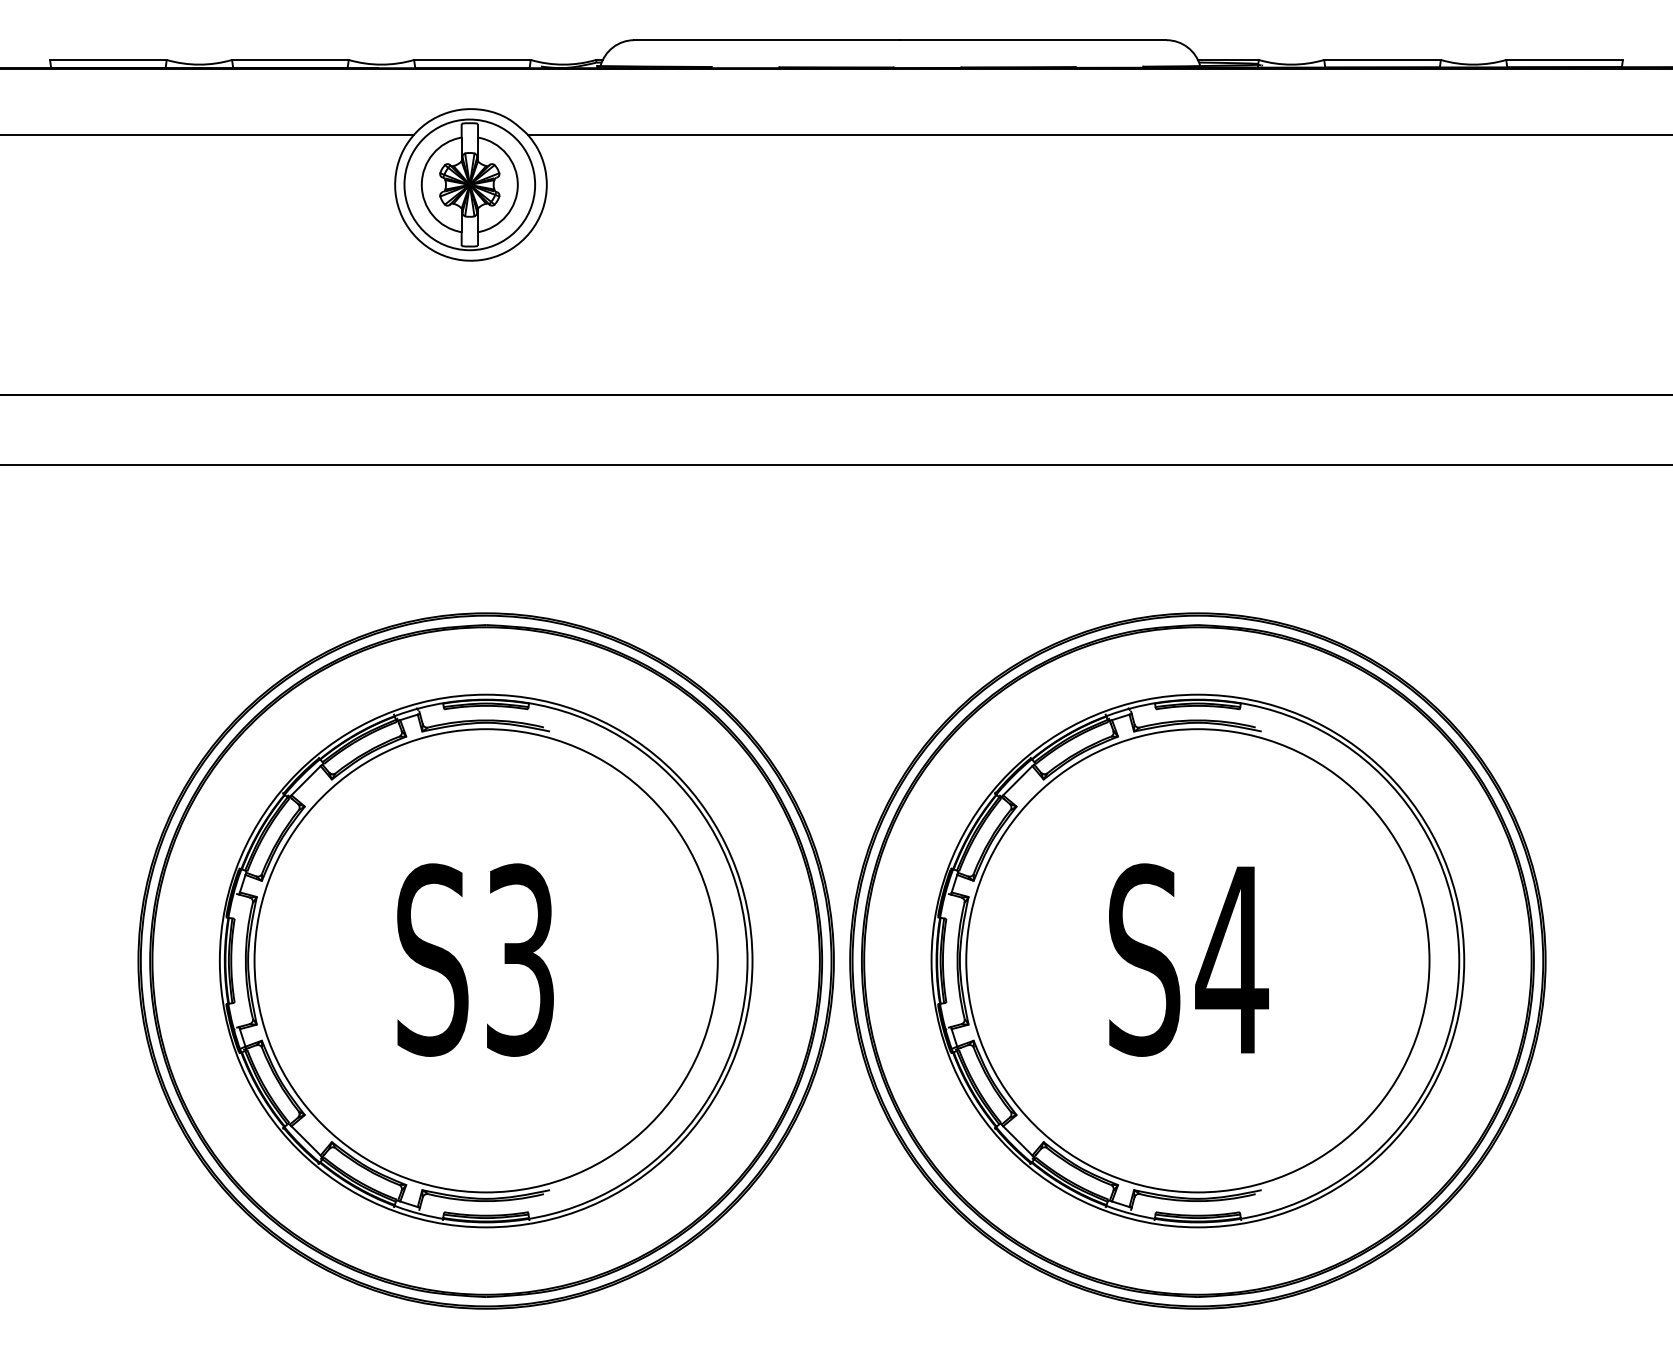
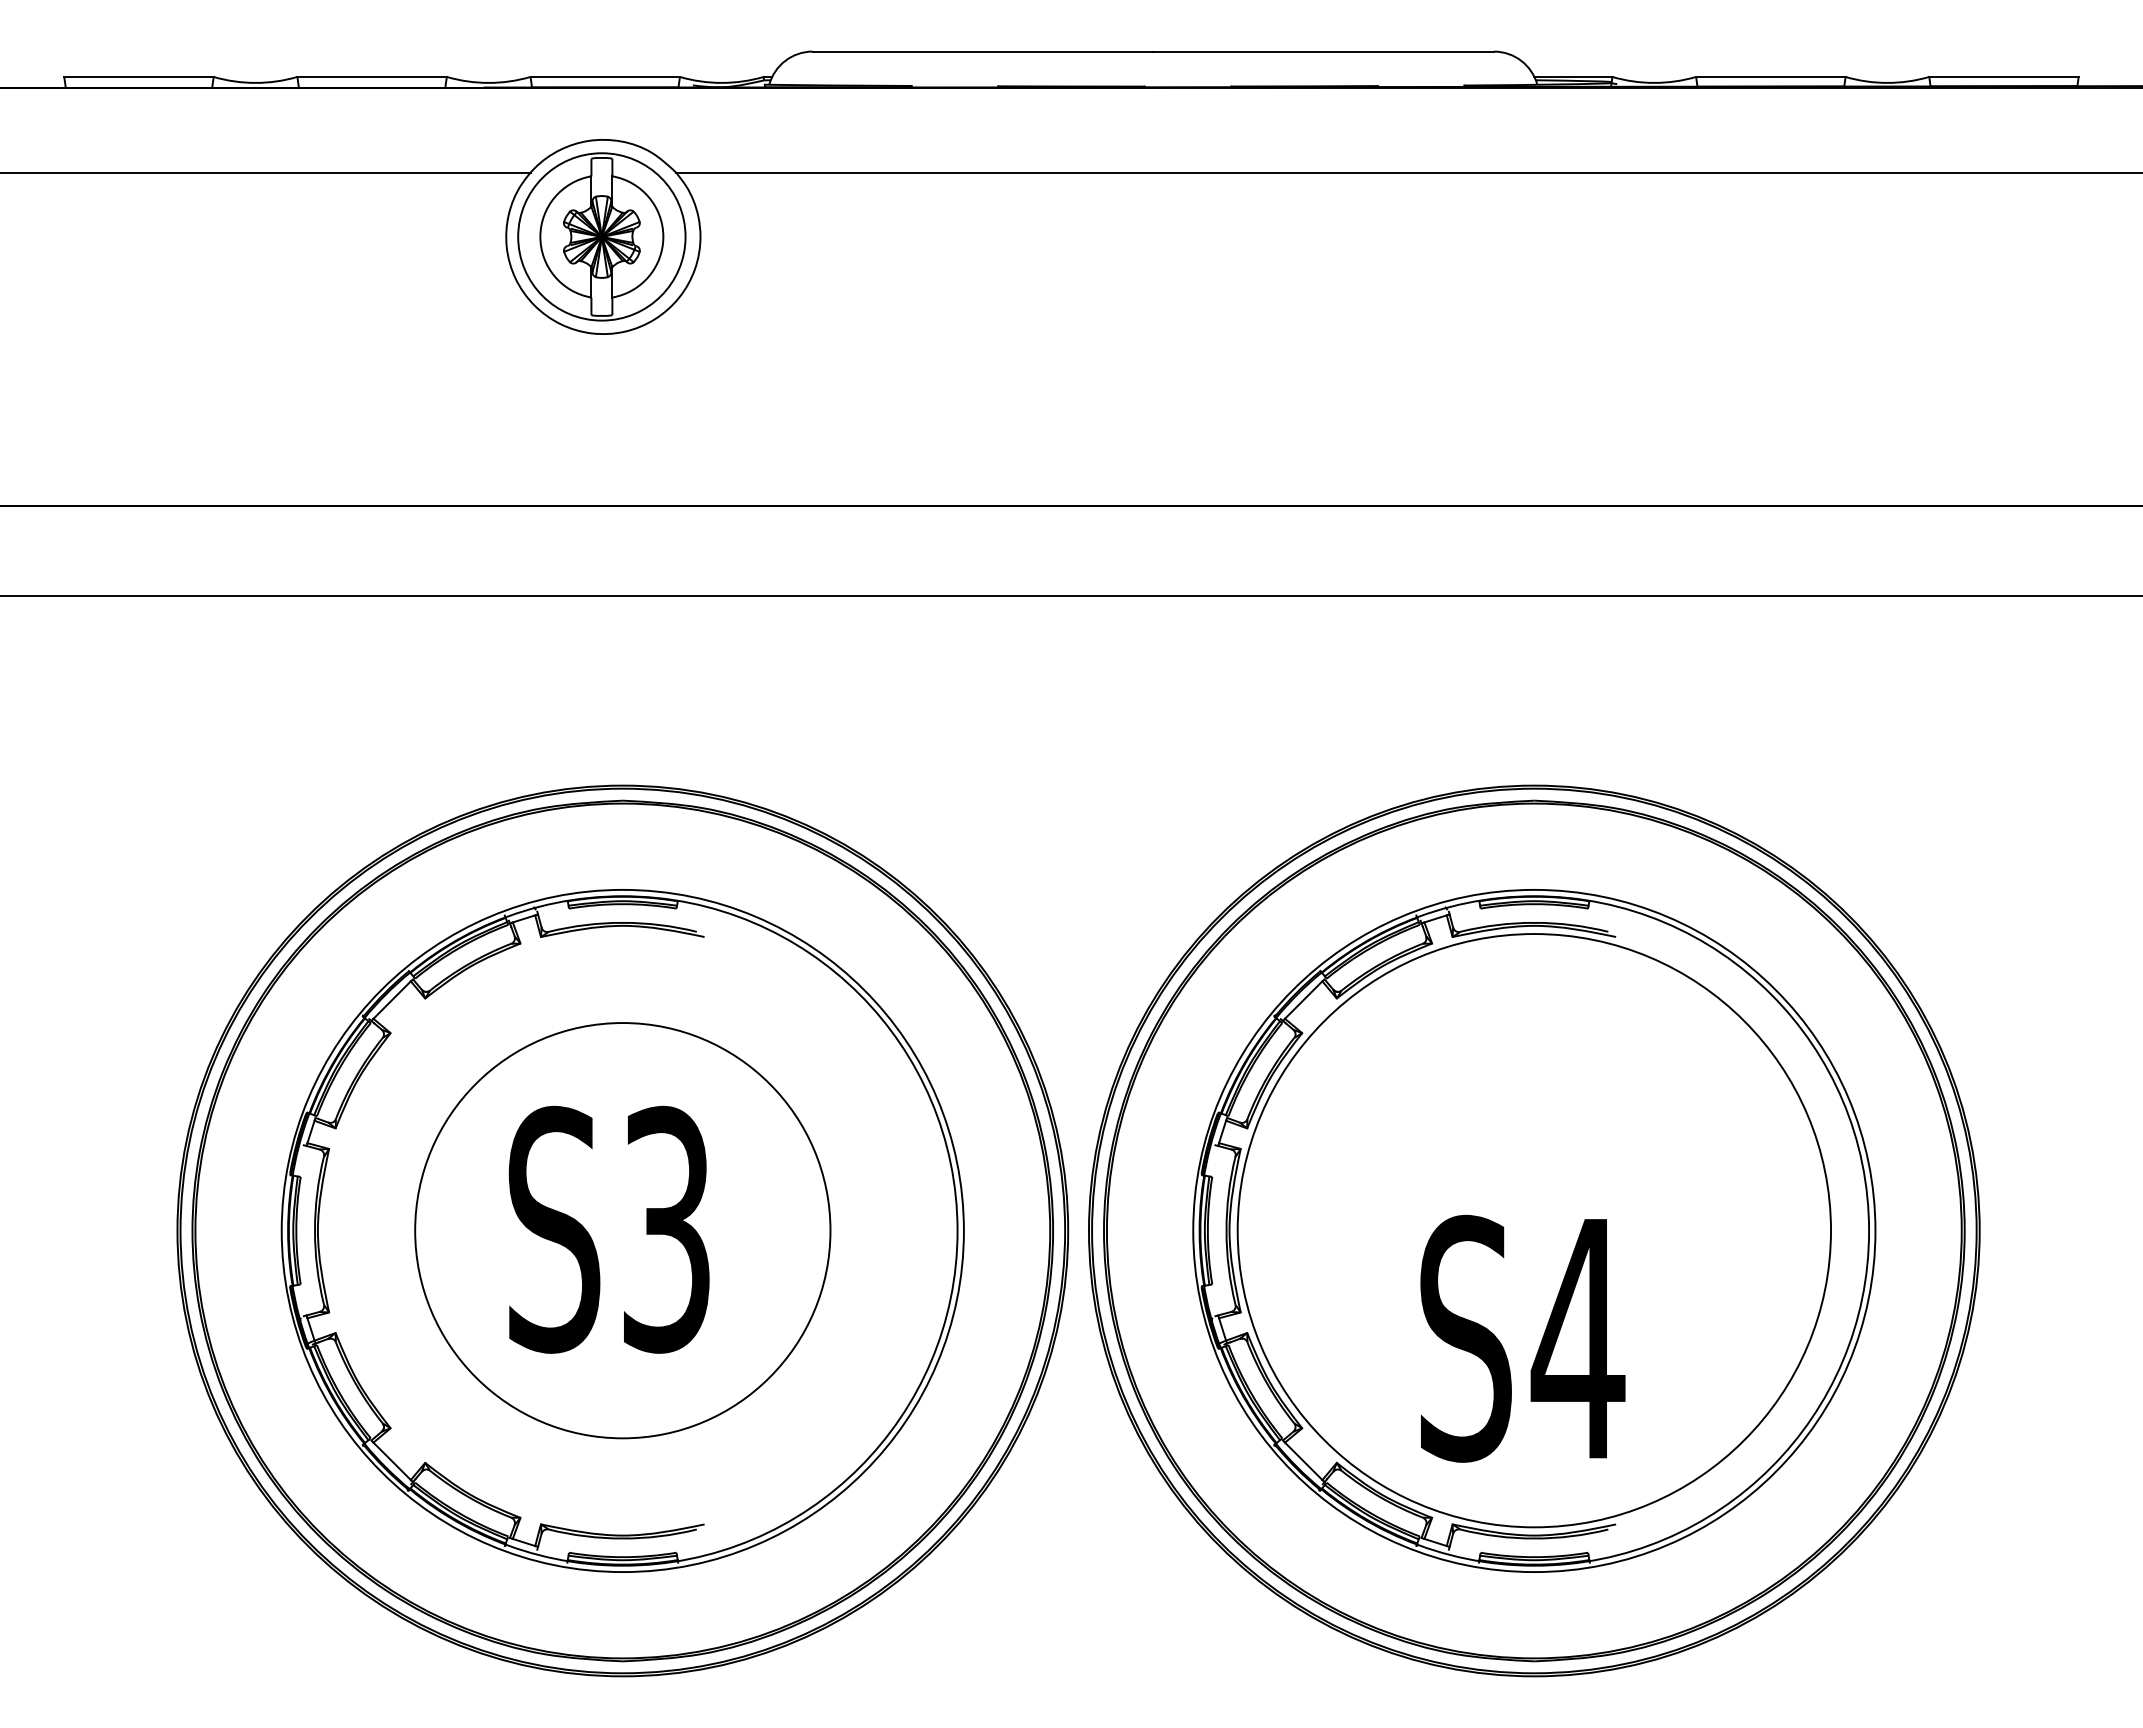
text: (1188, 959) -> (1522, 1338), moved
circle: (485, 960) -> (622, 1230), size x0.7

